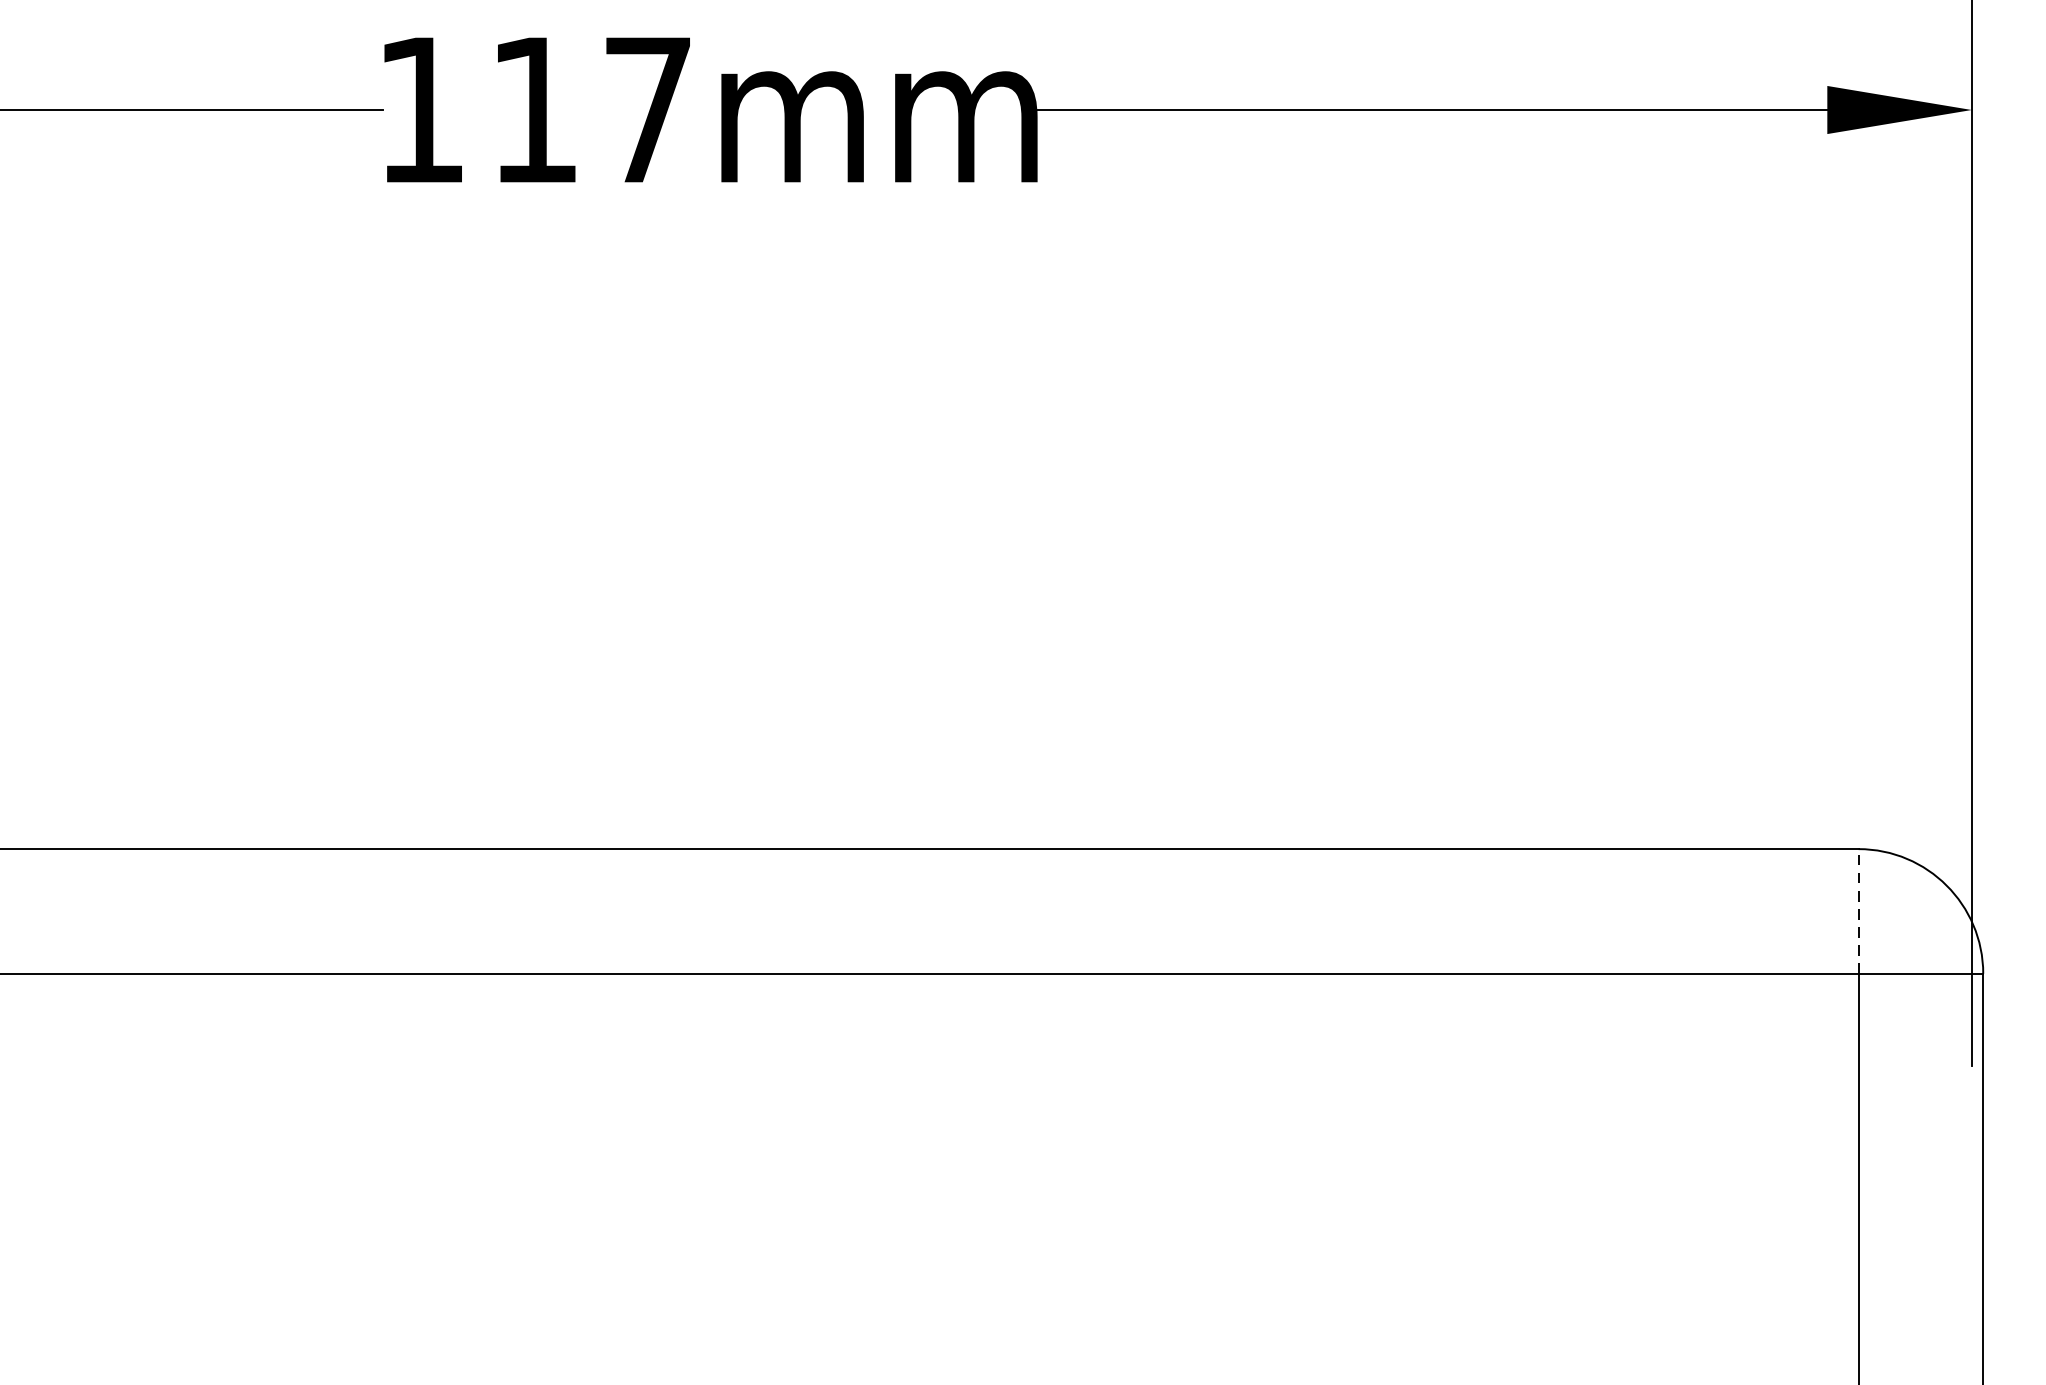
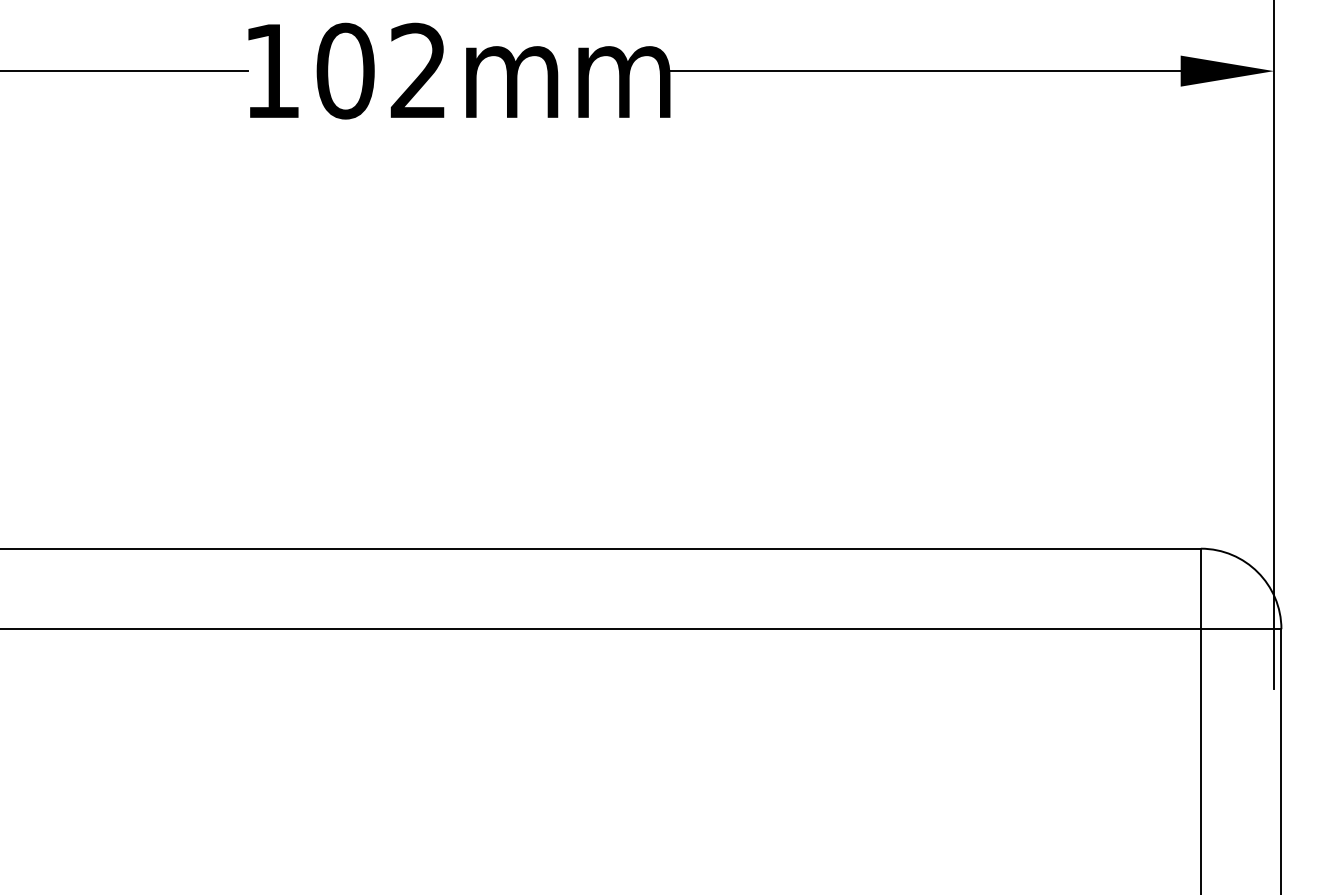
text: (588, 109) -> (380, 70), 117mm -> 102mm
line: (1857, 910) -> (1200, 588), dashed -> solid

